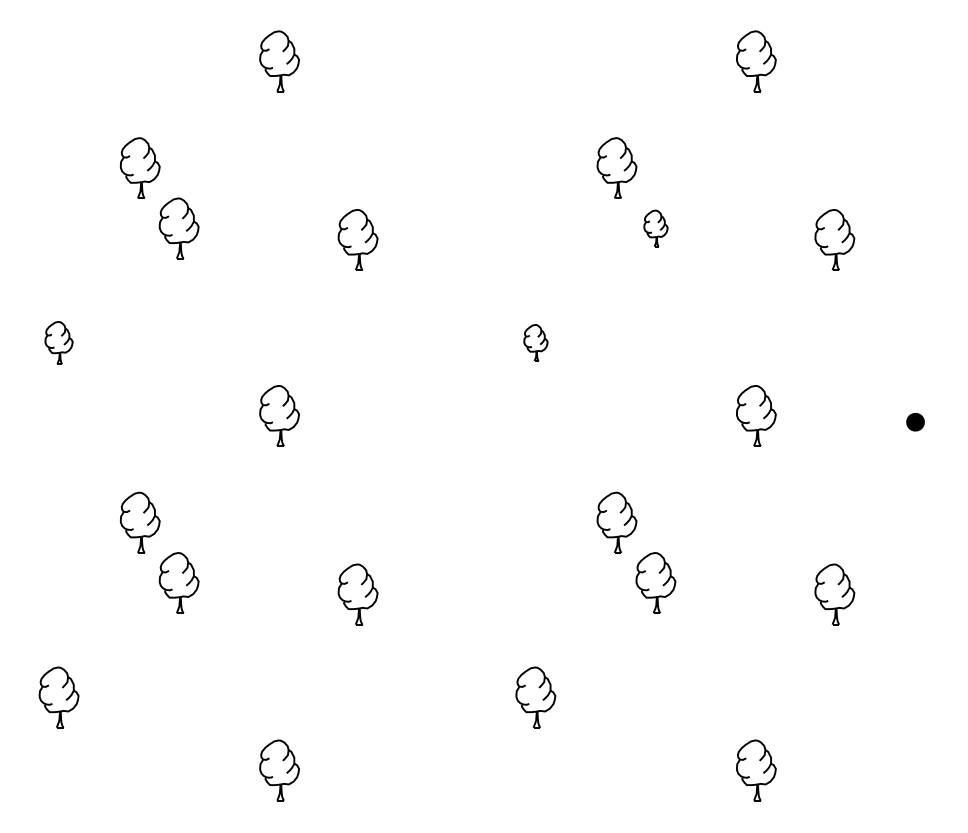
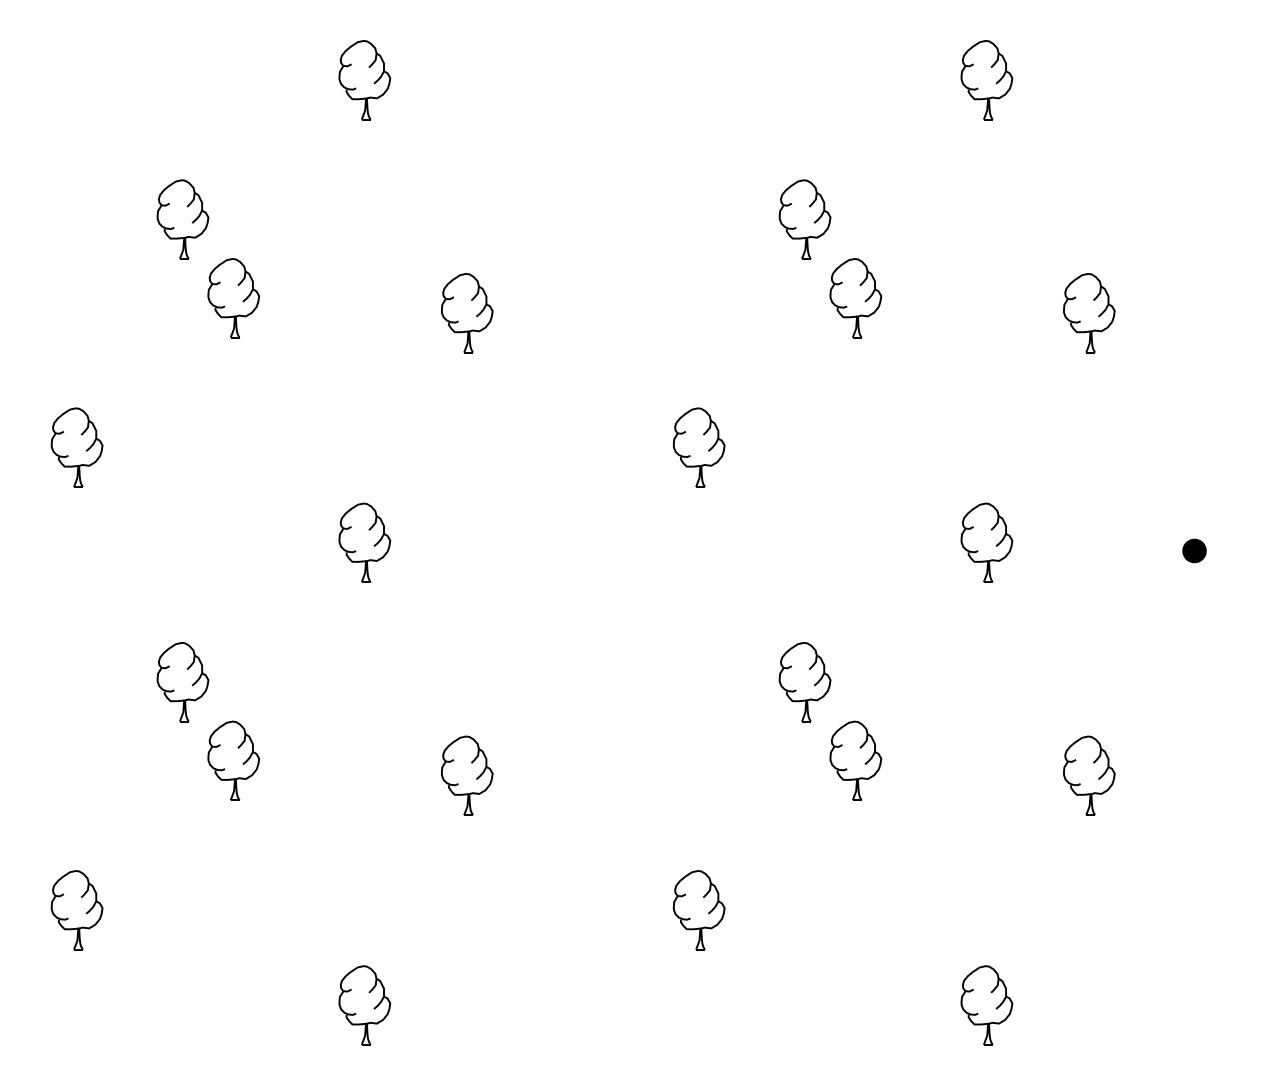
part: (655, 228) -> (855, 298), size x1.67
part: (58, 342) -> (76, 447), size x1.43
part: (536, 342) -> (699, 447), size x1.67

